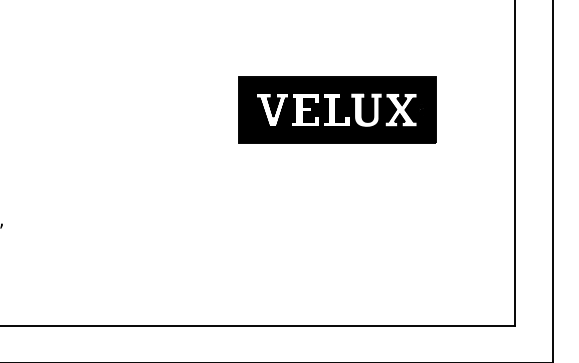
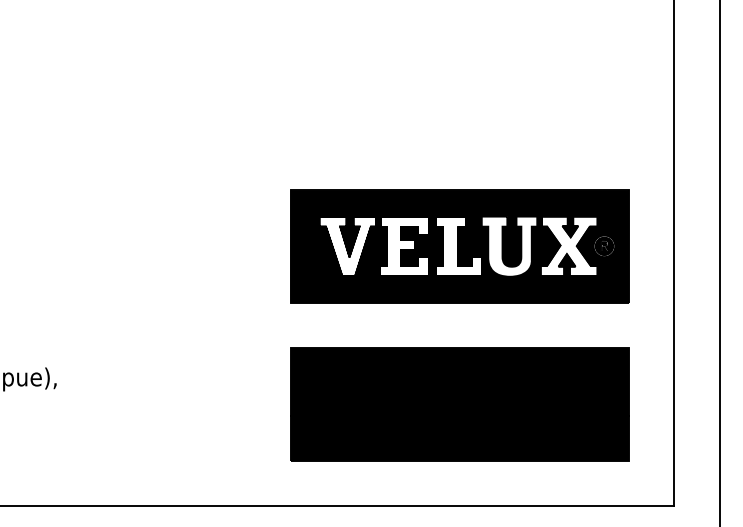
part: (337, 110) -> (459, 246), size x1.43
part: (337, 241) -> (459, 404), added

